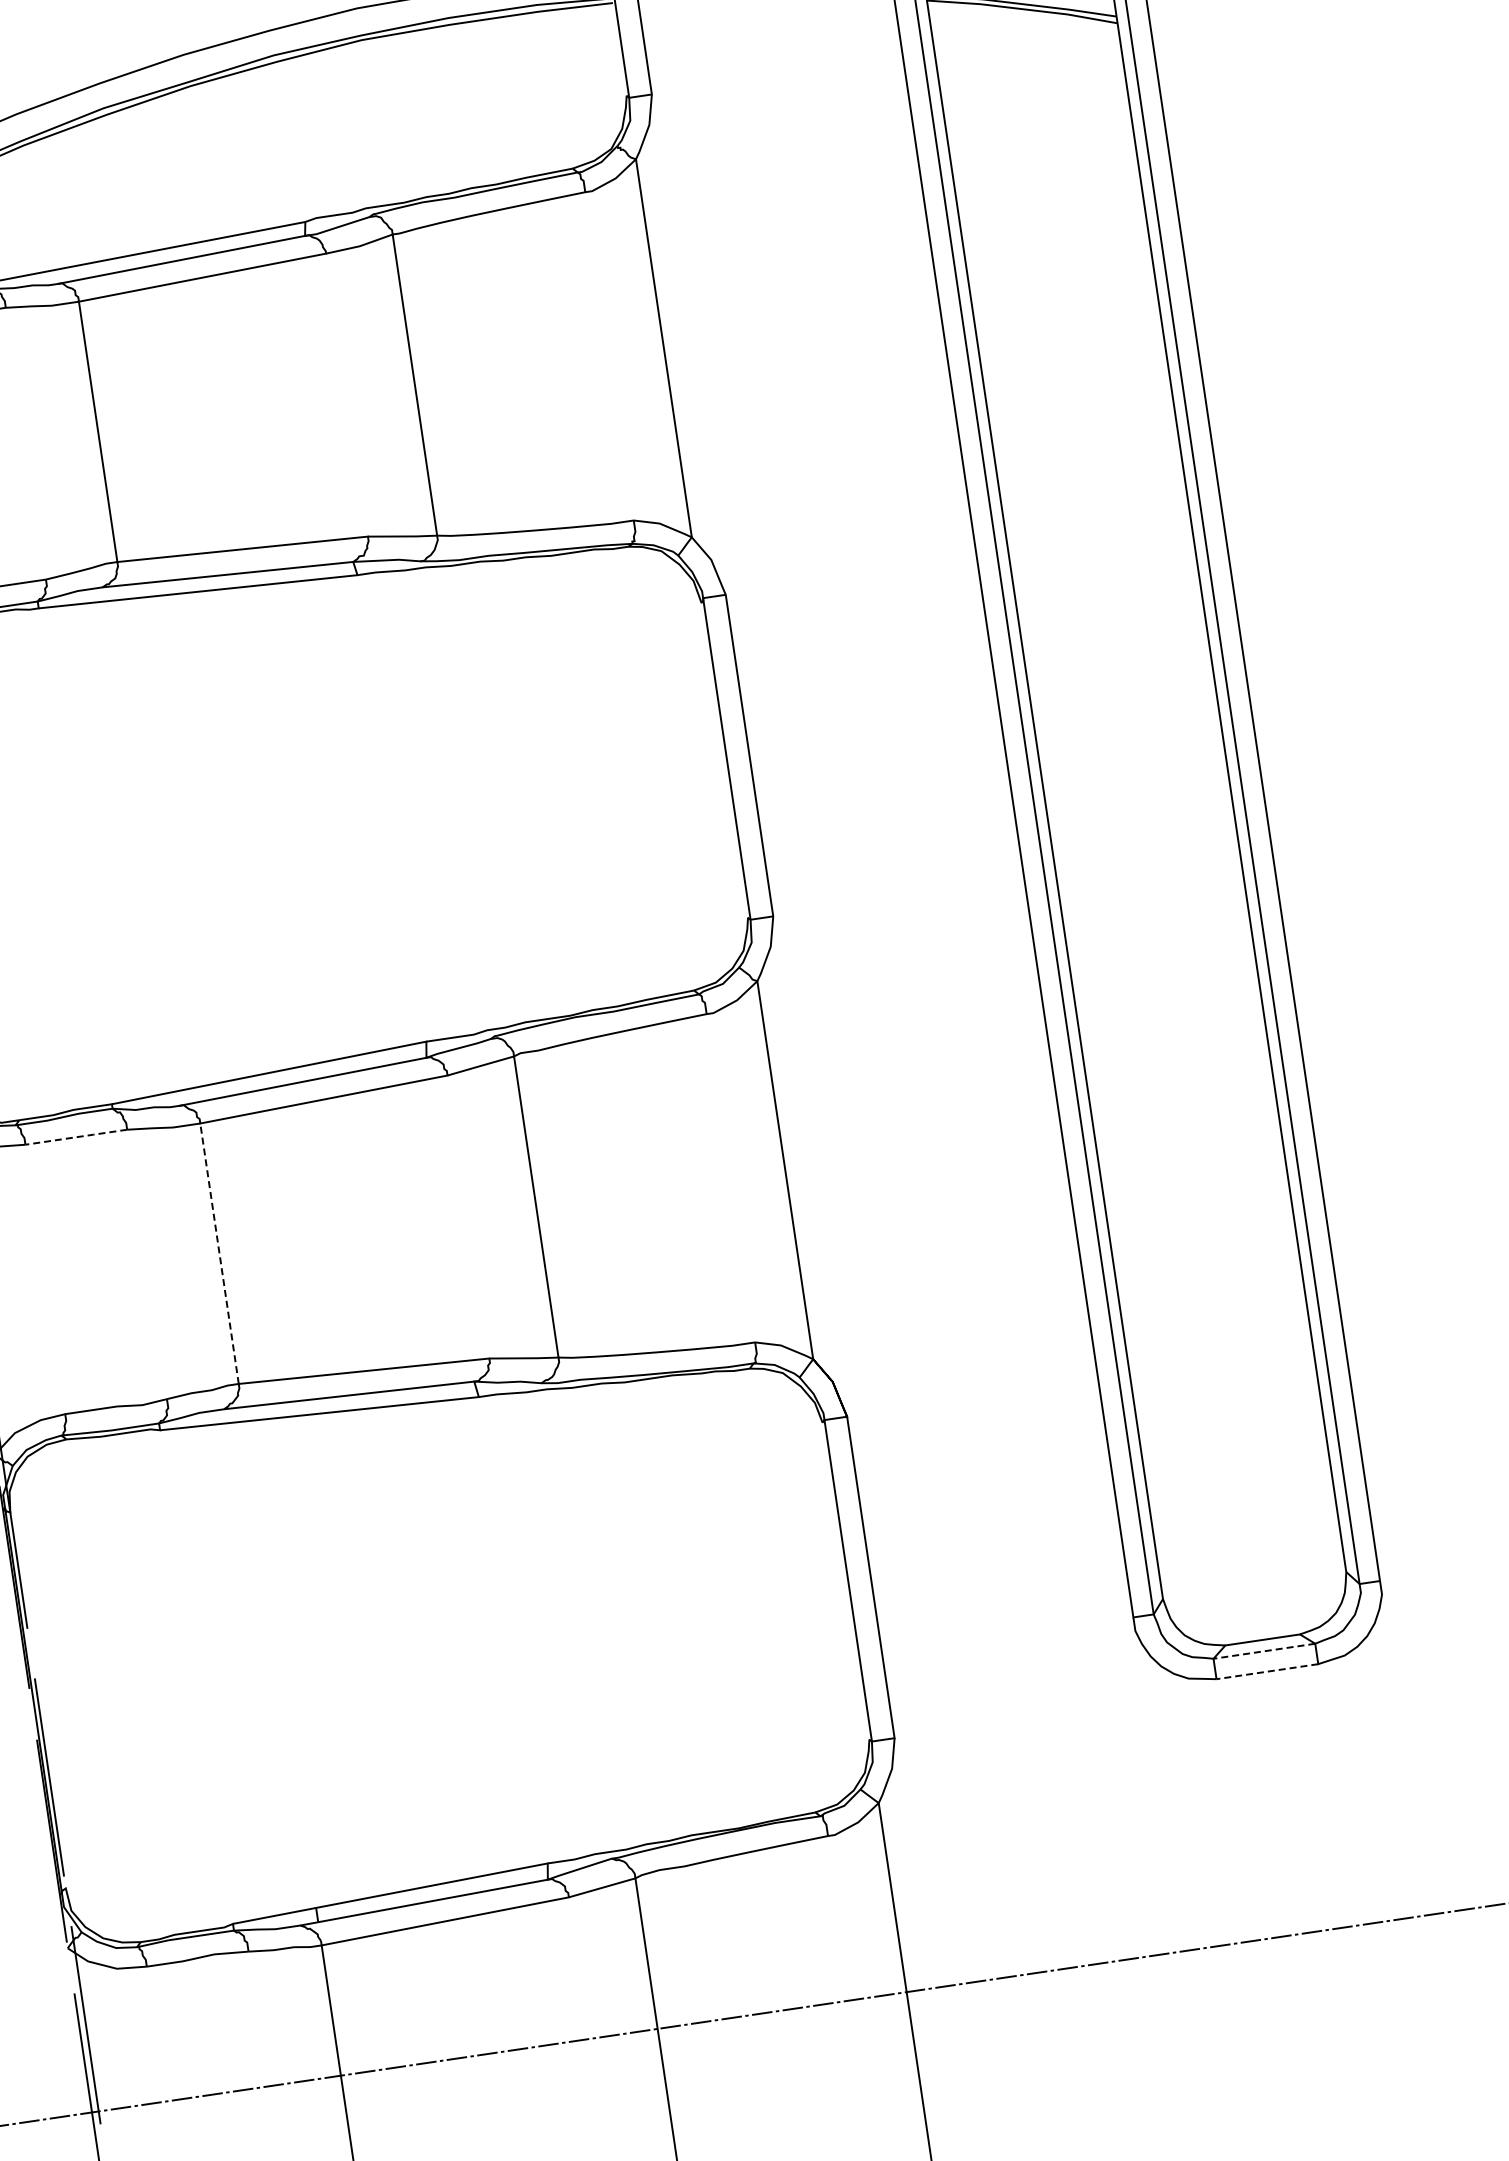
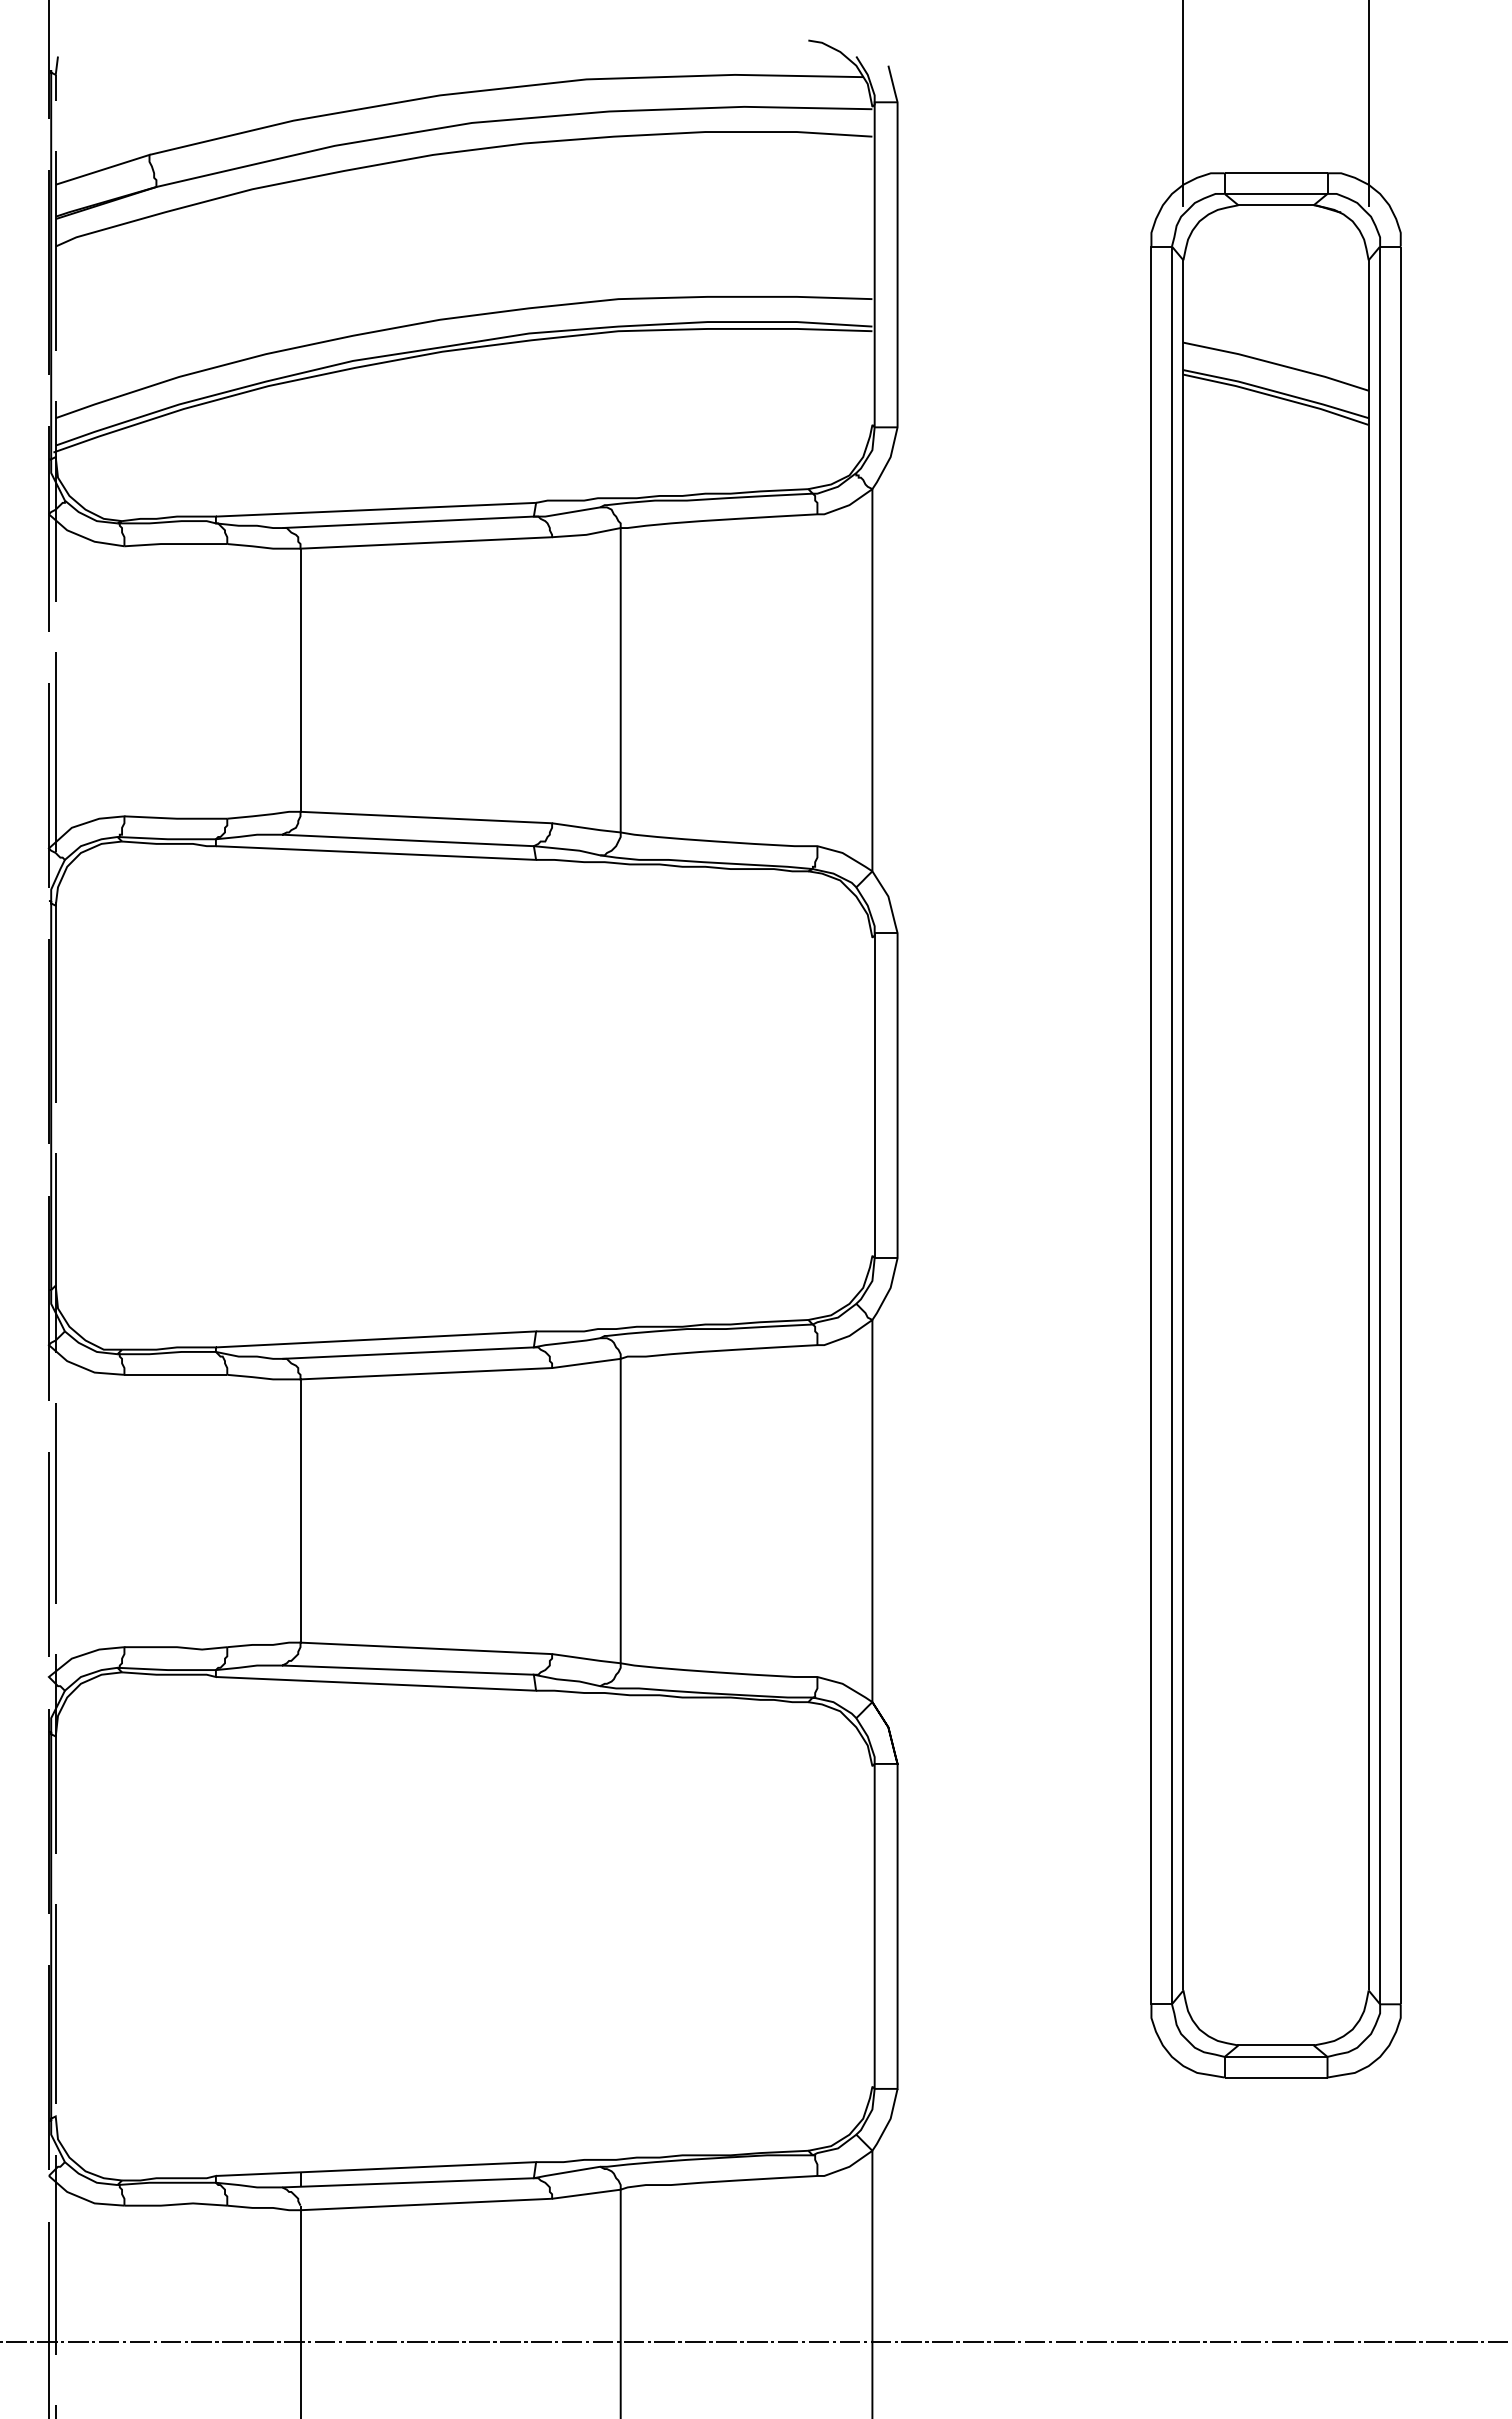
line: (75, 1136) -> (175, 1374), dashed -> solid
line: (219, 1254) -> (300, 1511), dashed -> solid
line: (1263, 1650) -> (1275, 2056), dashed -> solid
line: (1266, 1671) -> (1275, 2077), dashed -> solid

